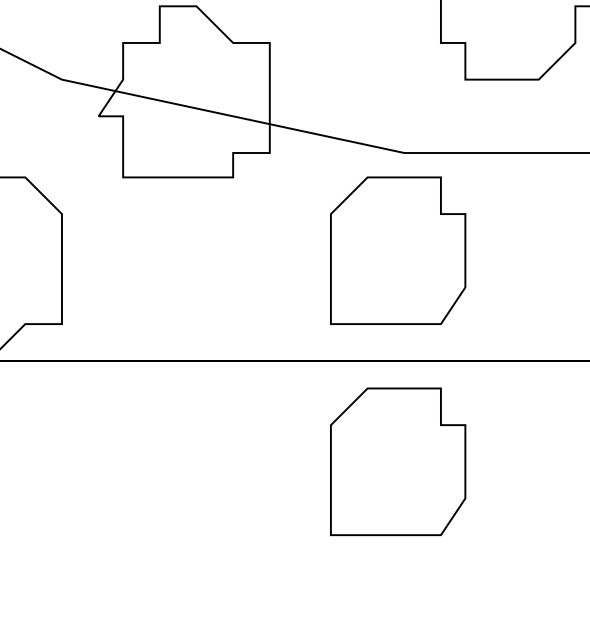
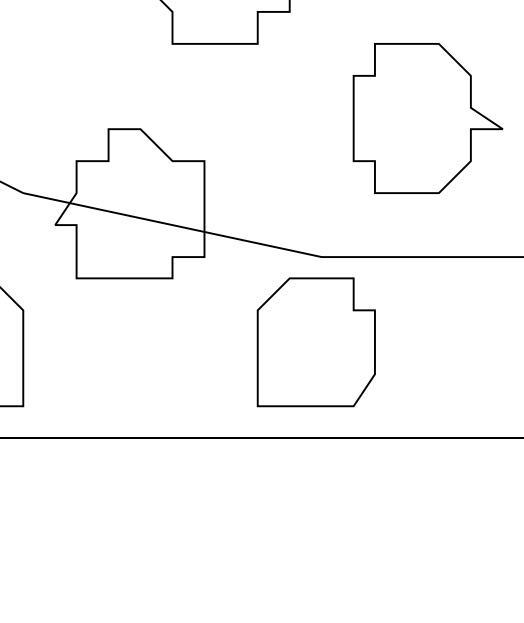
part: (397, 462) -> (315, 526), removed

